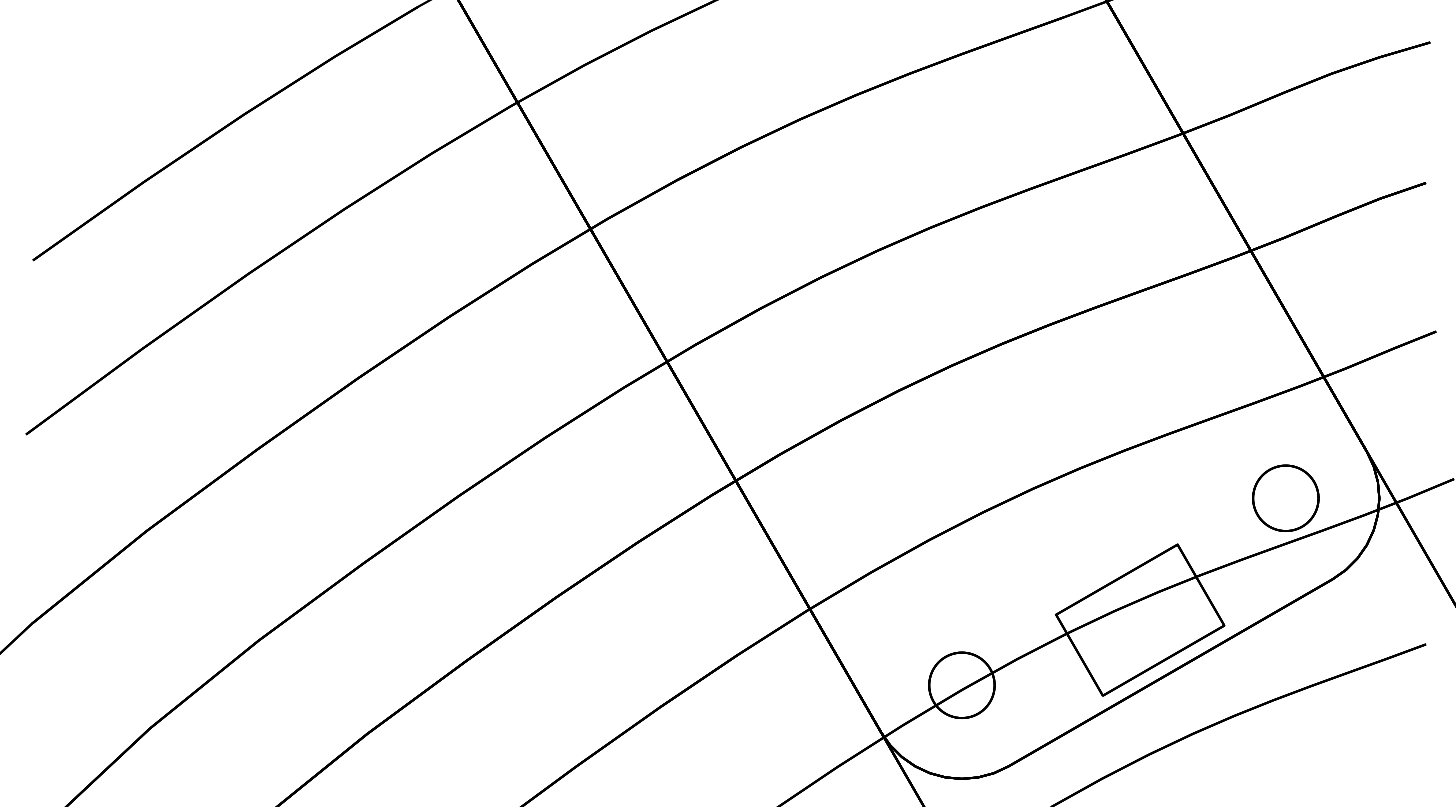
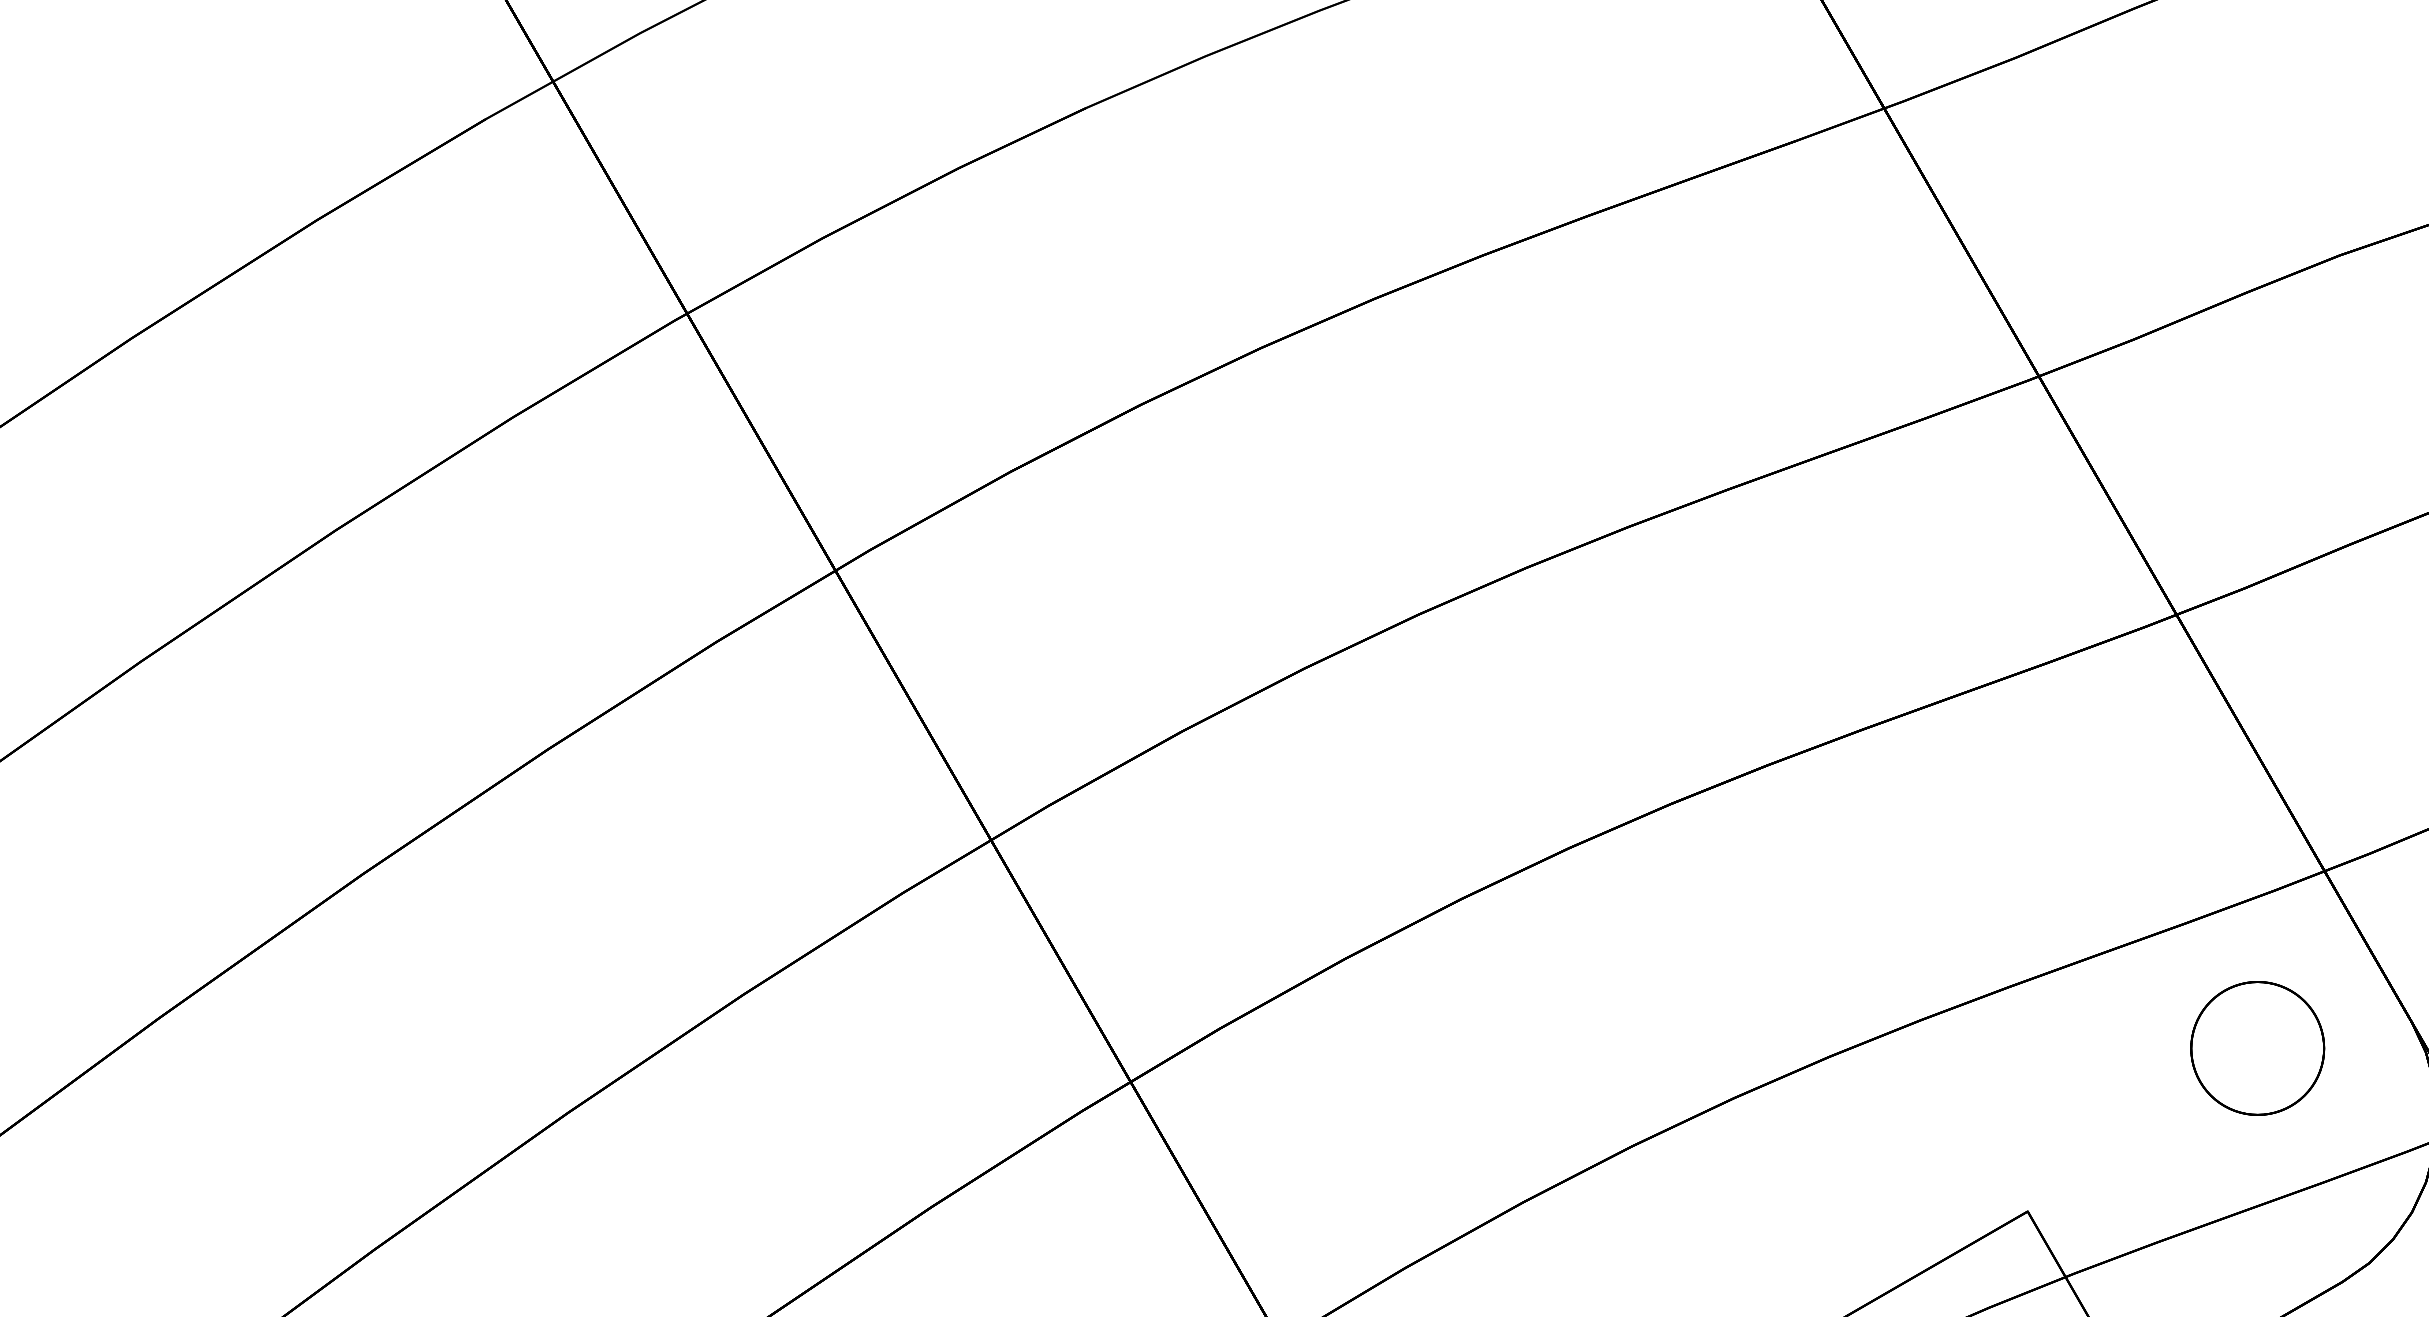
part: (1285, 497) -> (2257, 1046), moved

